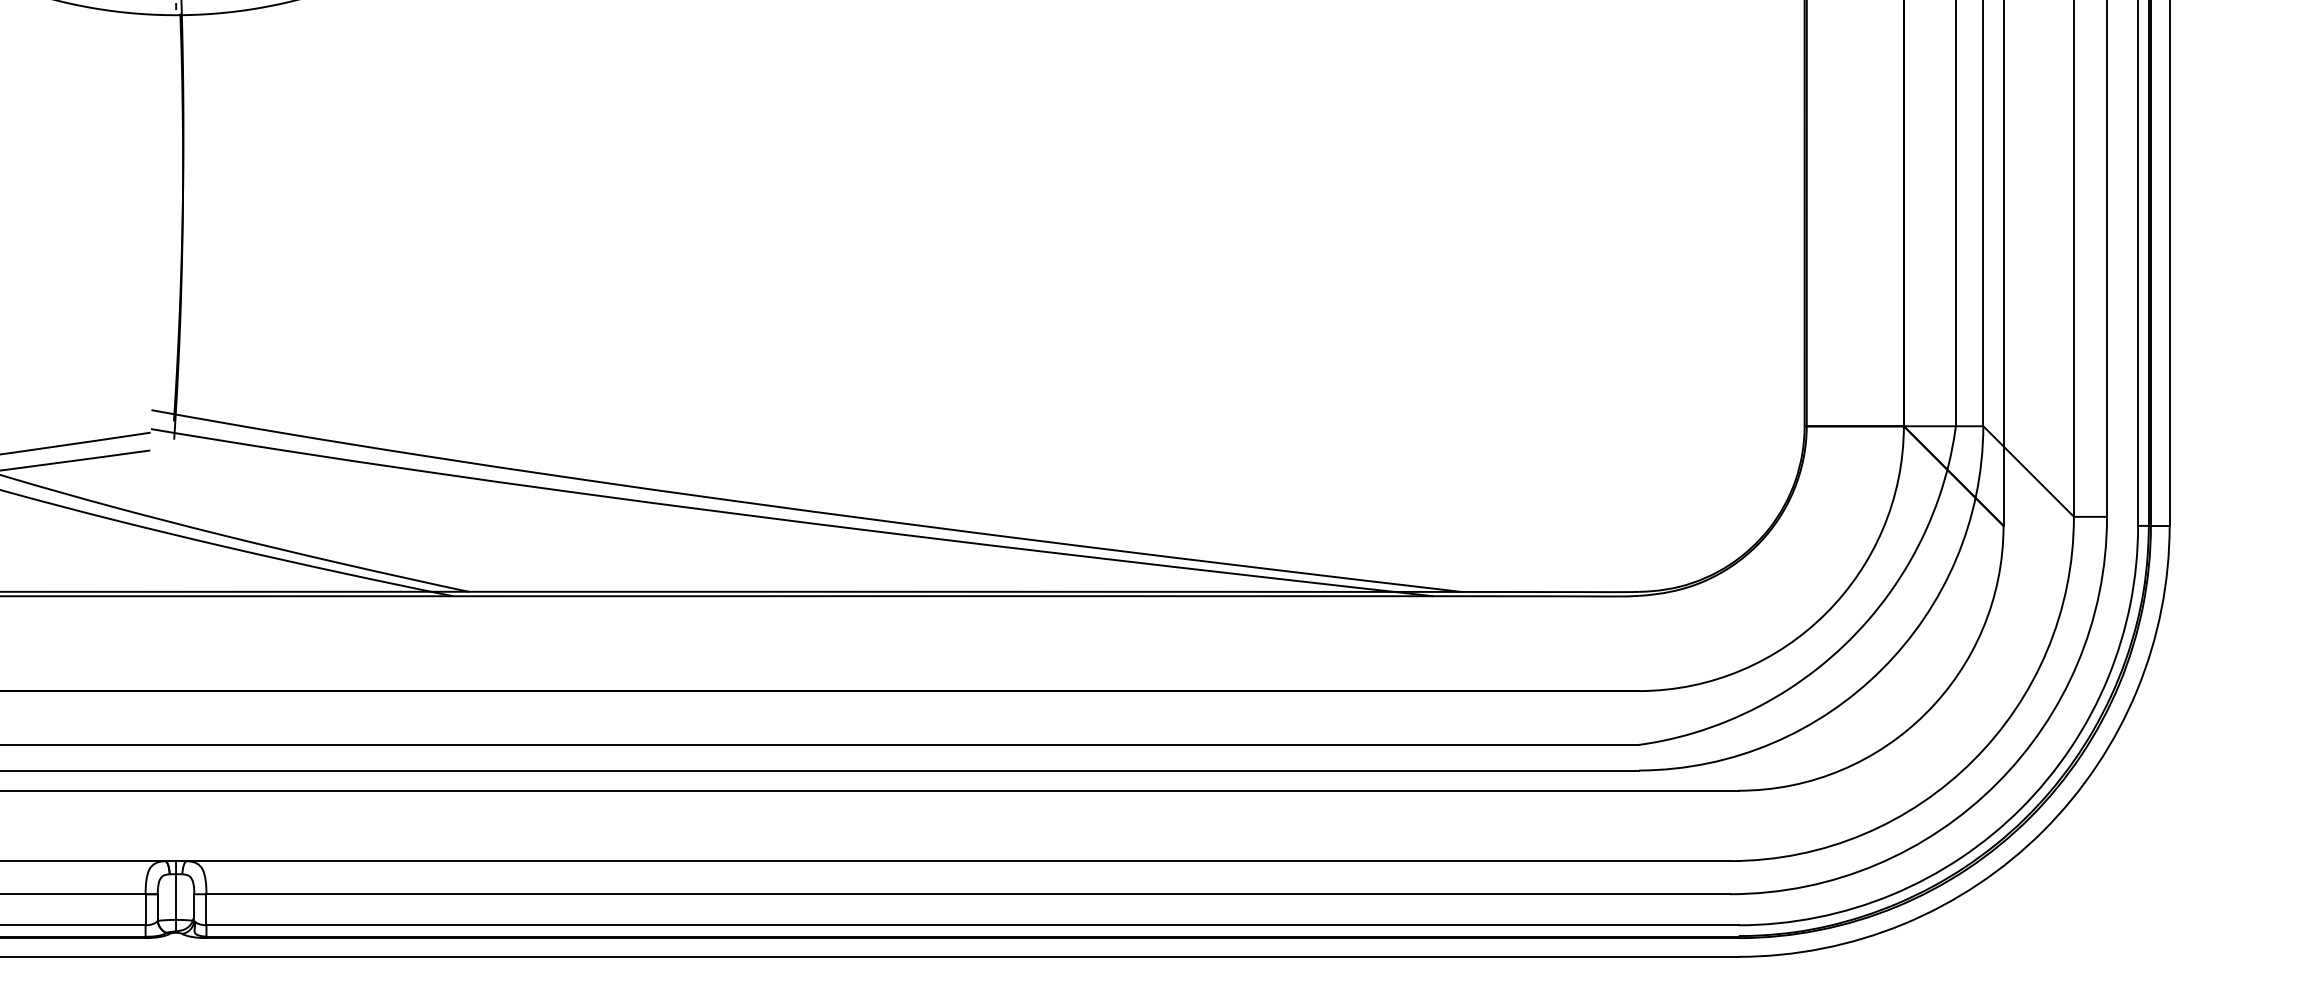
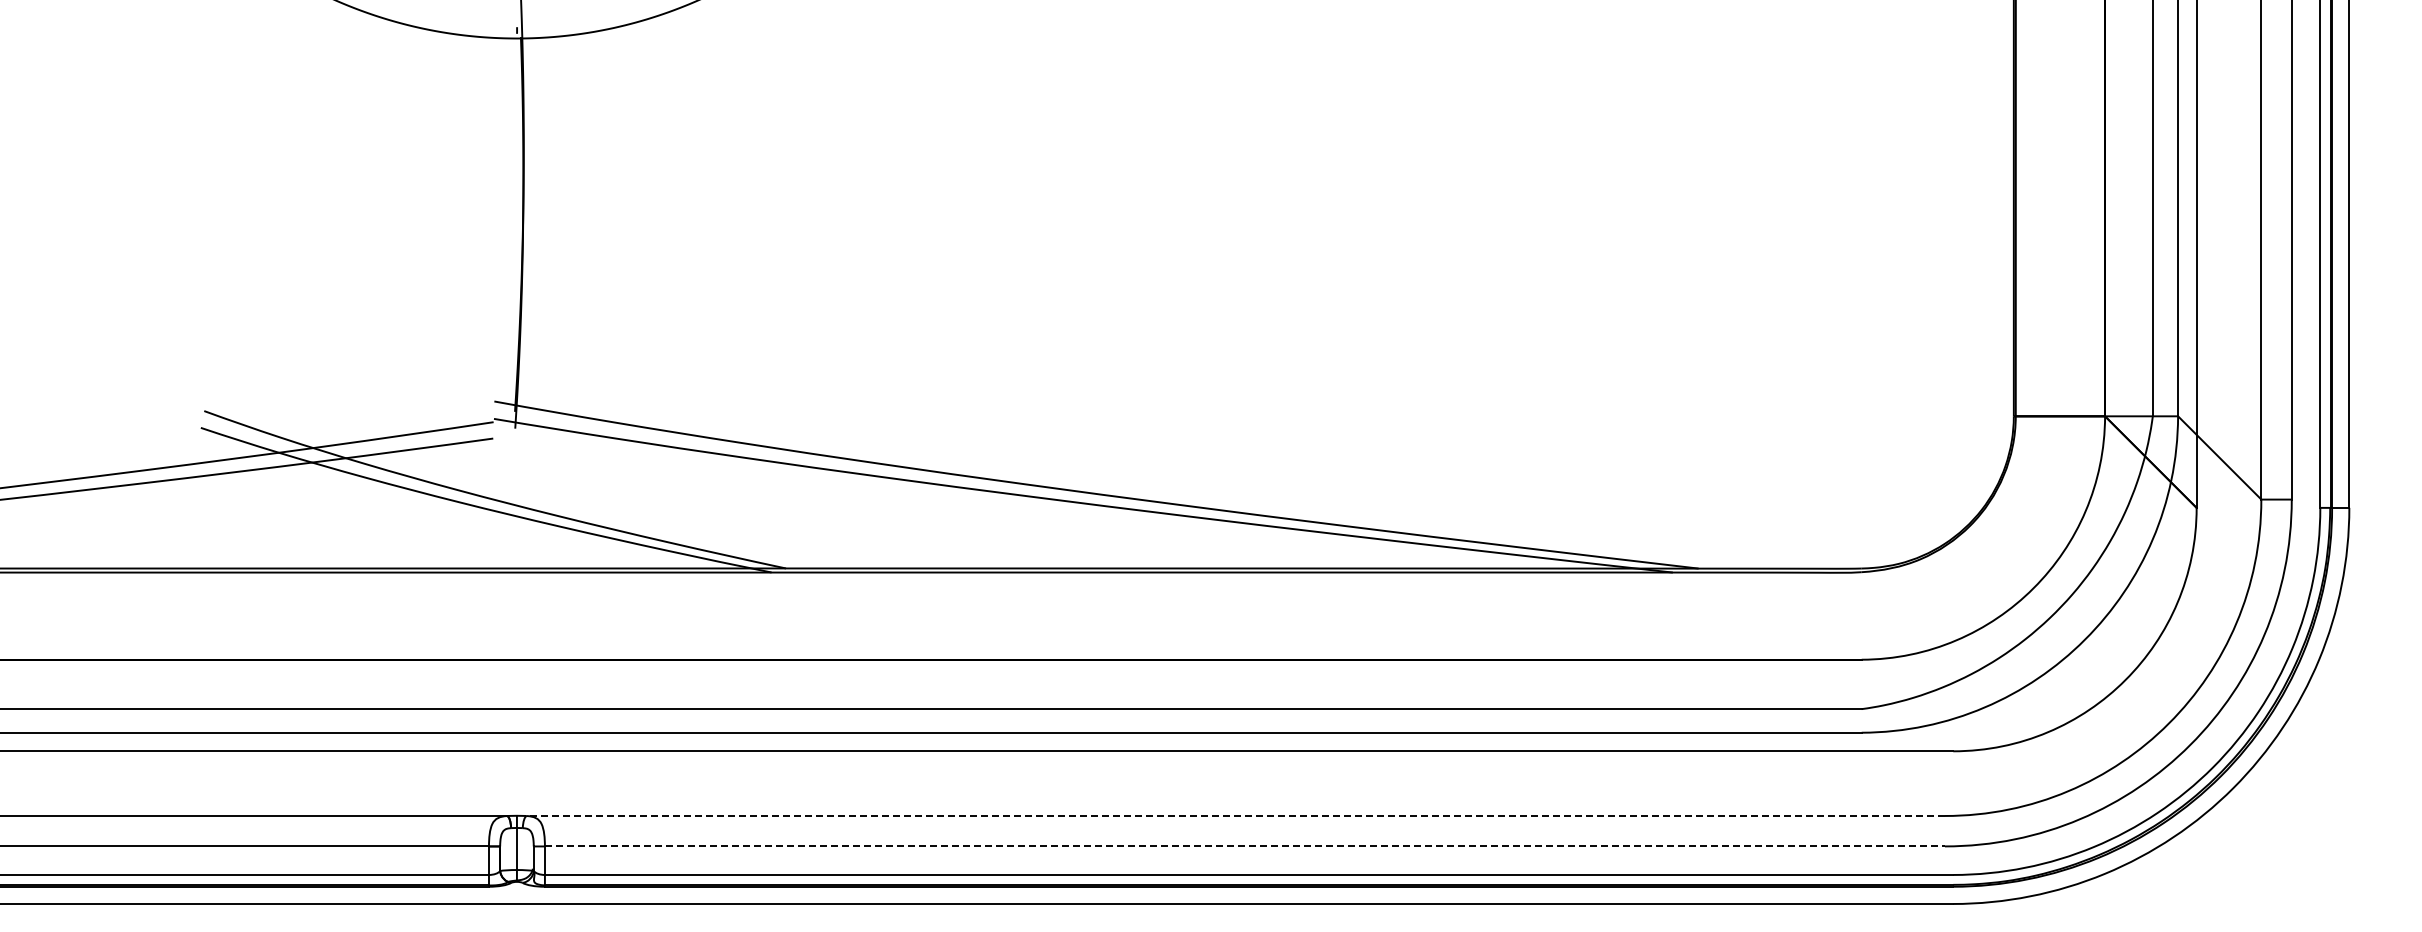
line: (957, 861) -> (1235, 816), solid -> dashed
line: (967, 894) -> (1244, 846), solid -> dashed

